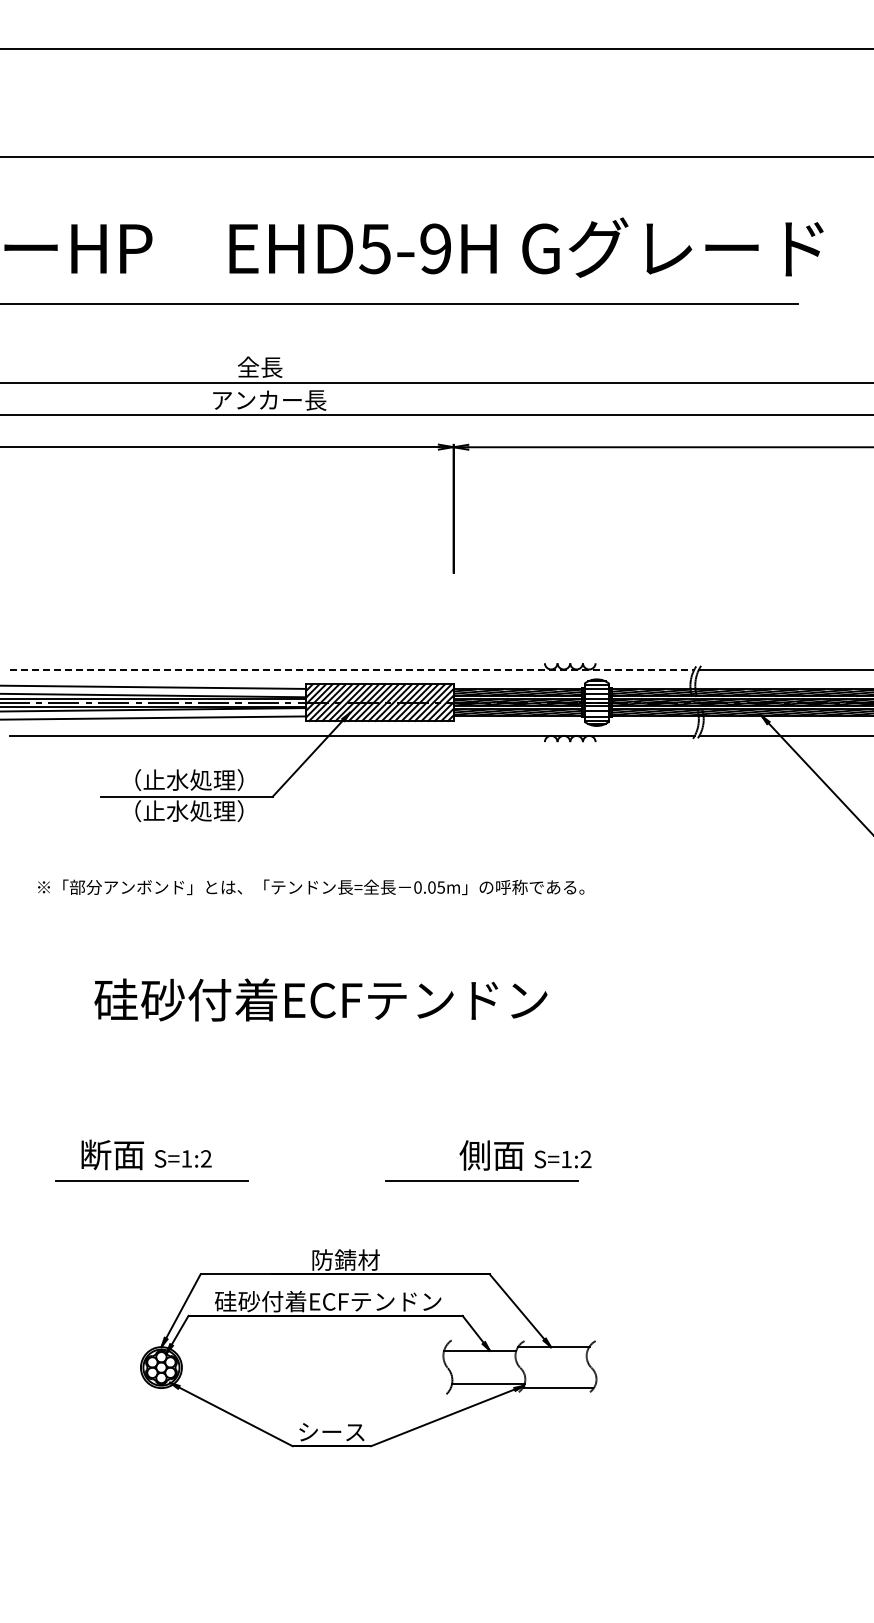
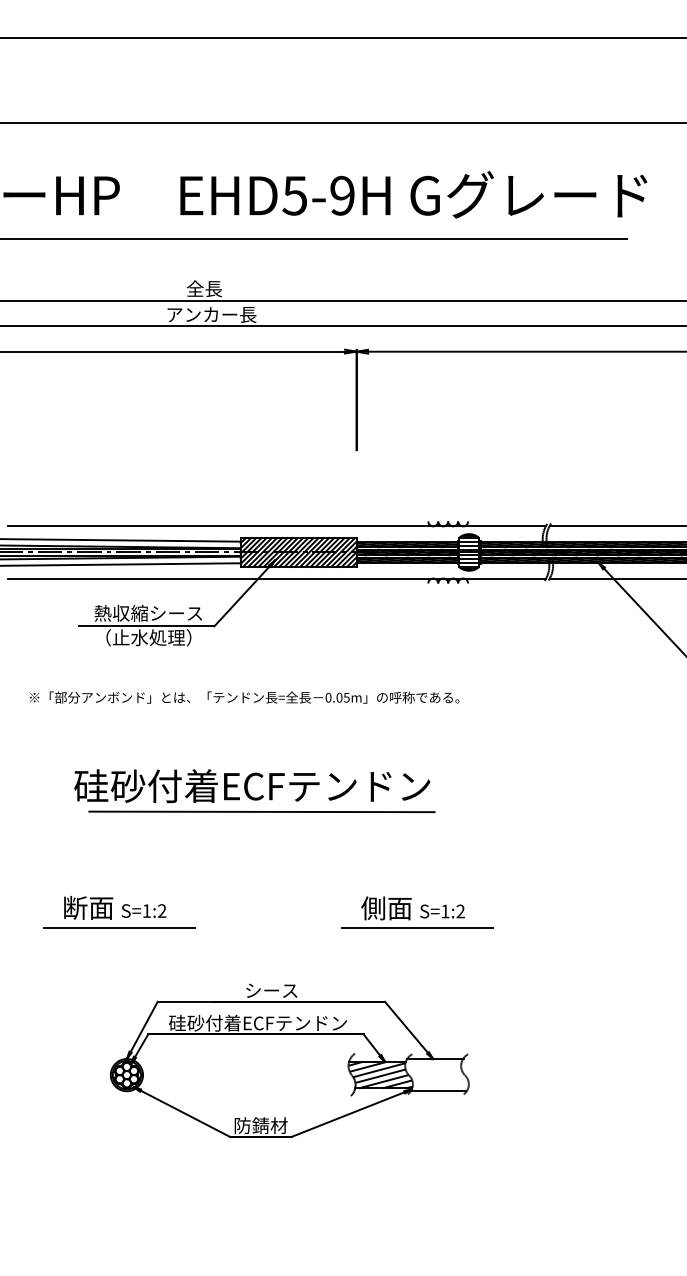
line: (352, 669) -> (277, 526), dashed -> solid
text: (188, 780) -> (148, 613), （止水処理） -> 熱収縮シース
line: (332, 1032) -> (261, 811), added
line: (481, 1180) -> (417, 928), moved
text: (345, 1259) -> (271, 990), 防錆材 -> シース
hatch: (484, 1367) -> (380, 1075), added
text: (331, 1431) -> (260, 1125), シース -> 防錆材

